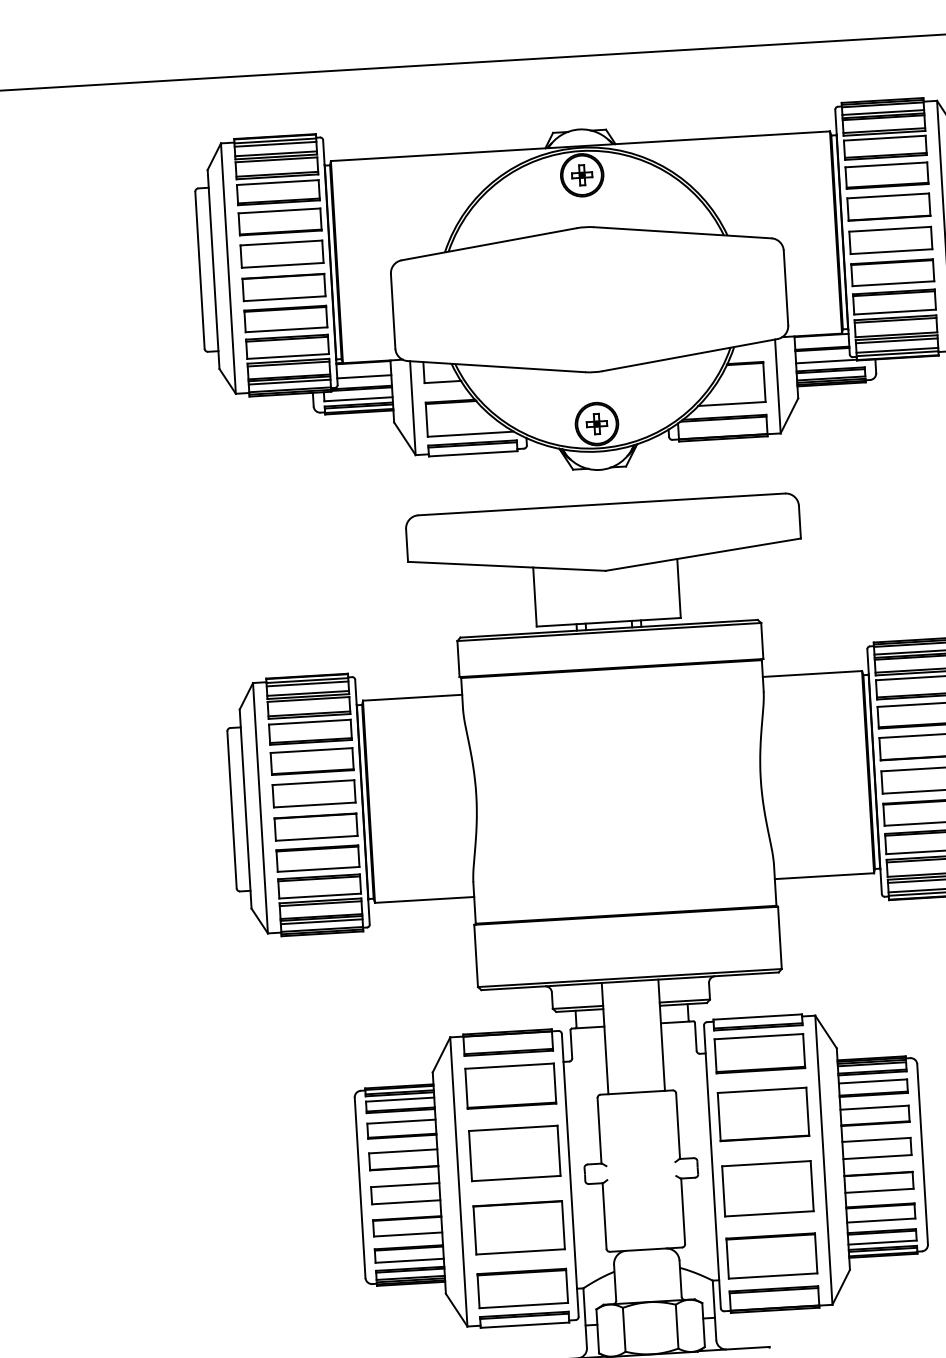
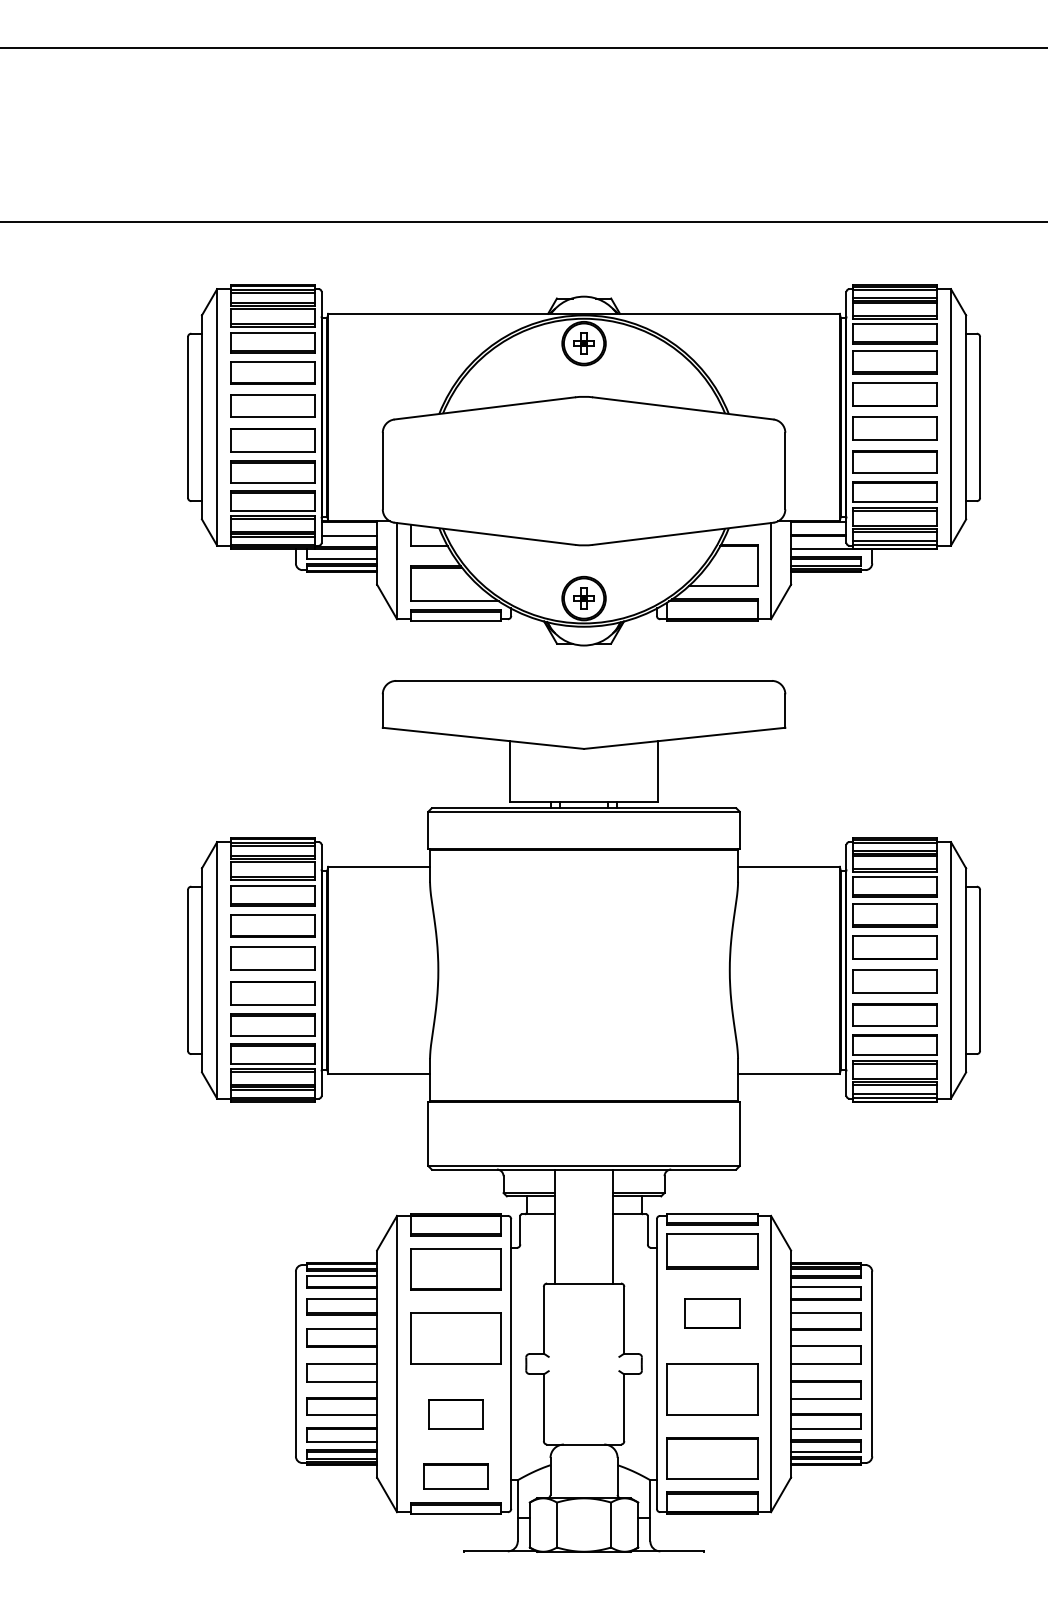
part: (763, 1114) -> (712, 1313), size x0.6
part: (518, 1227) -> (455, 1414), size x0.6
part: (522, 1288) -> (455, 1476), size x0.7

